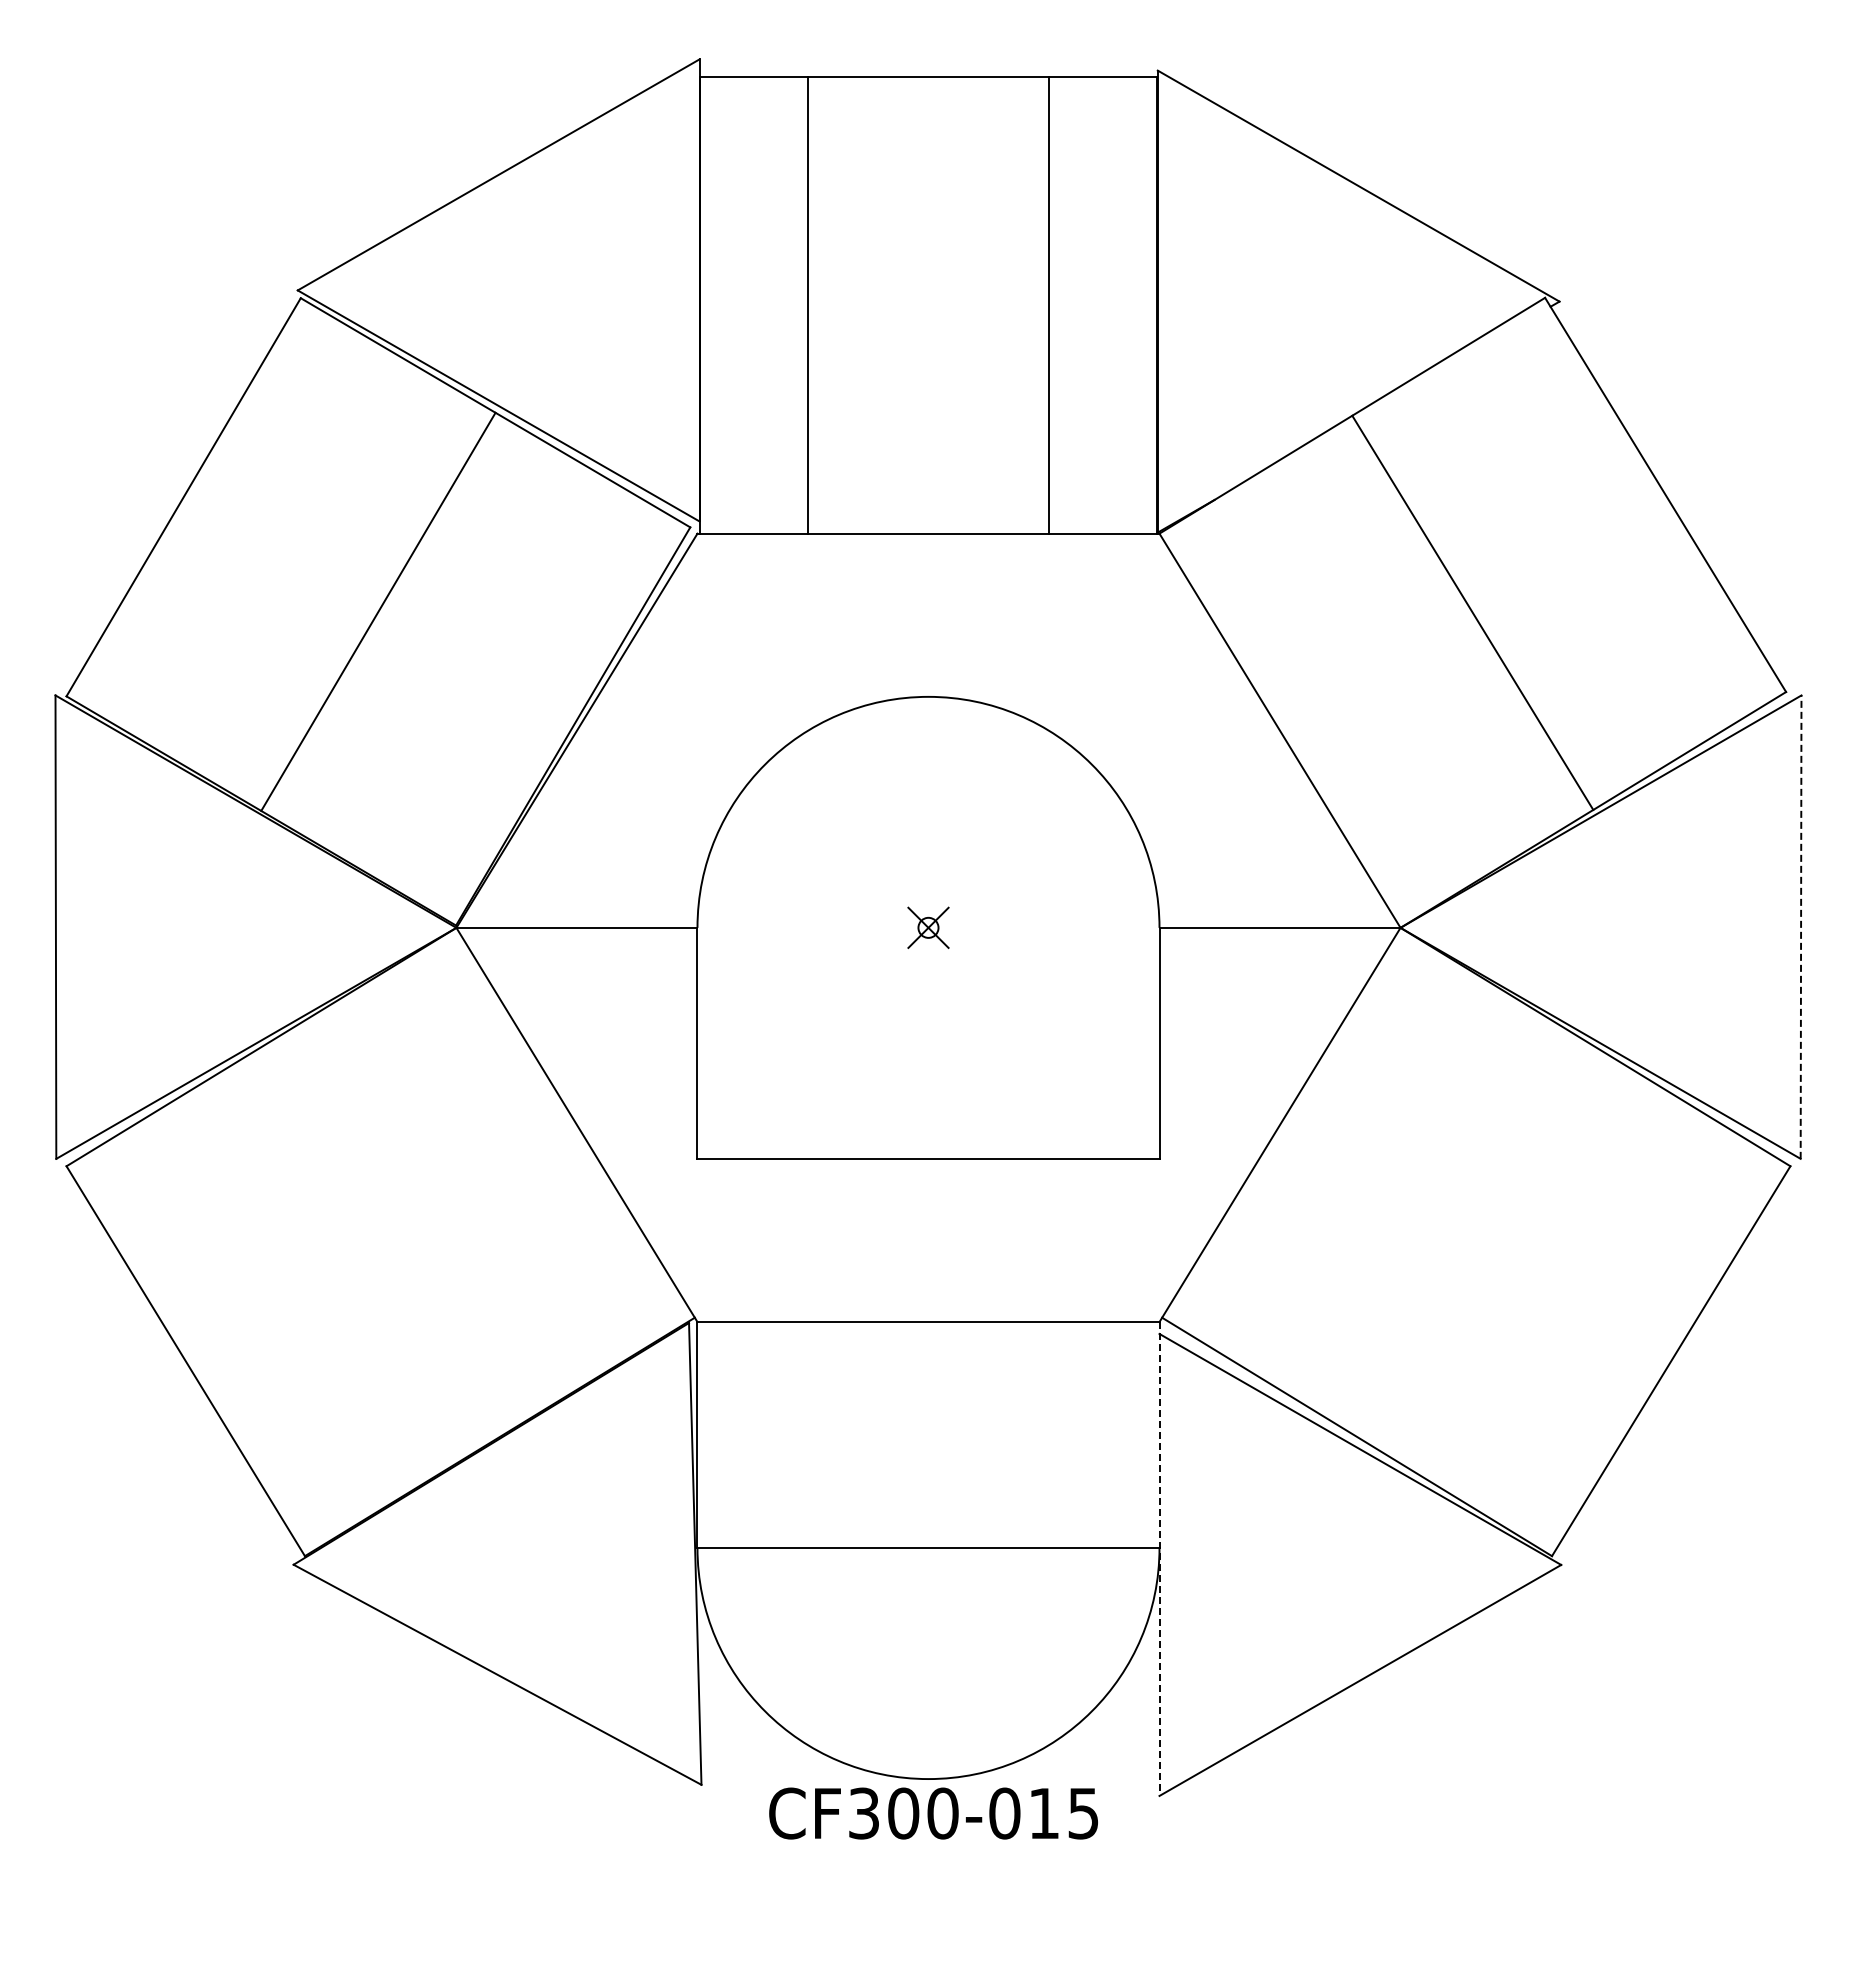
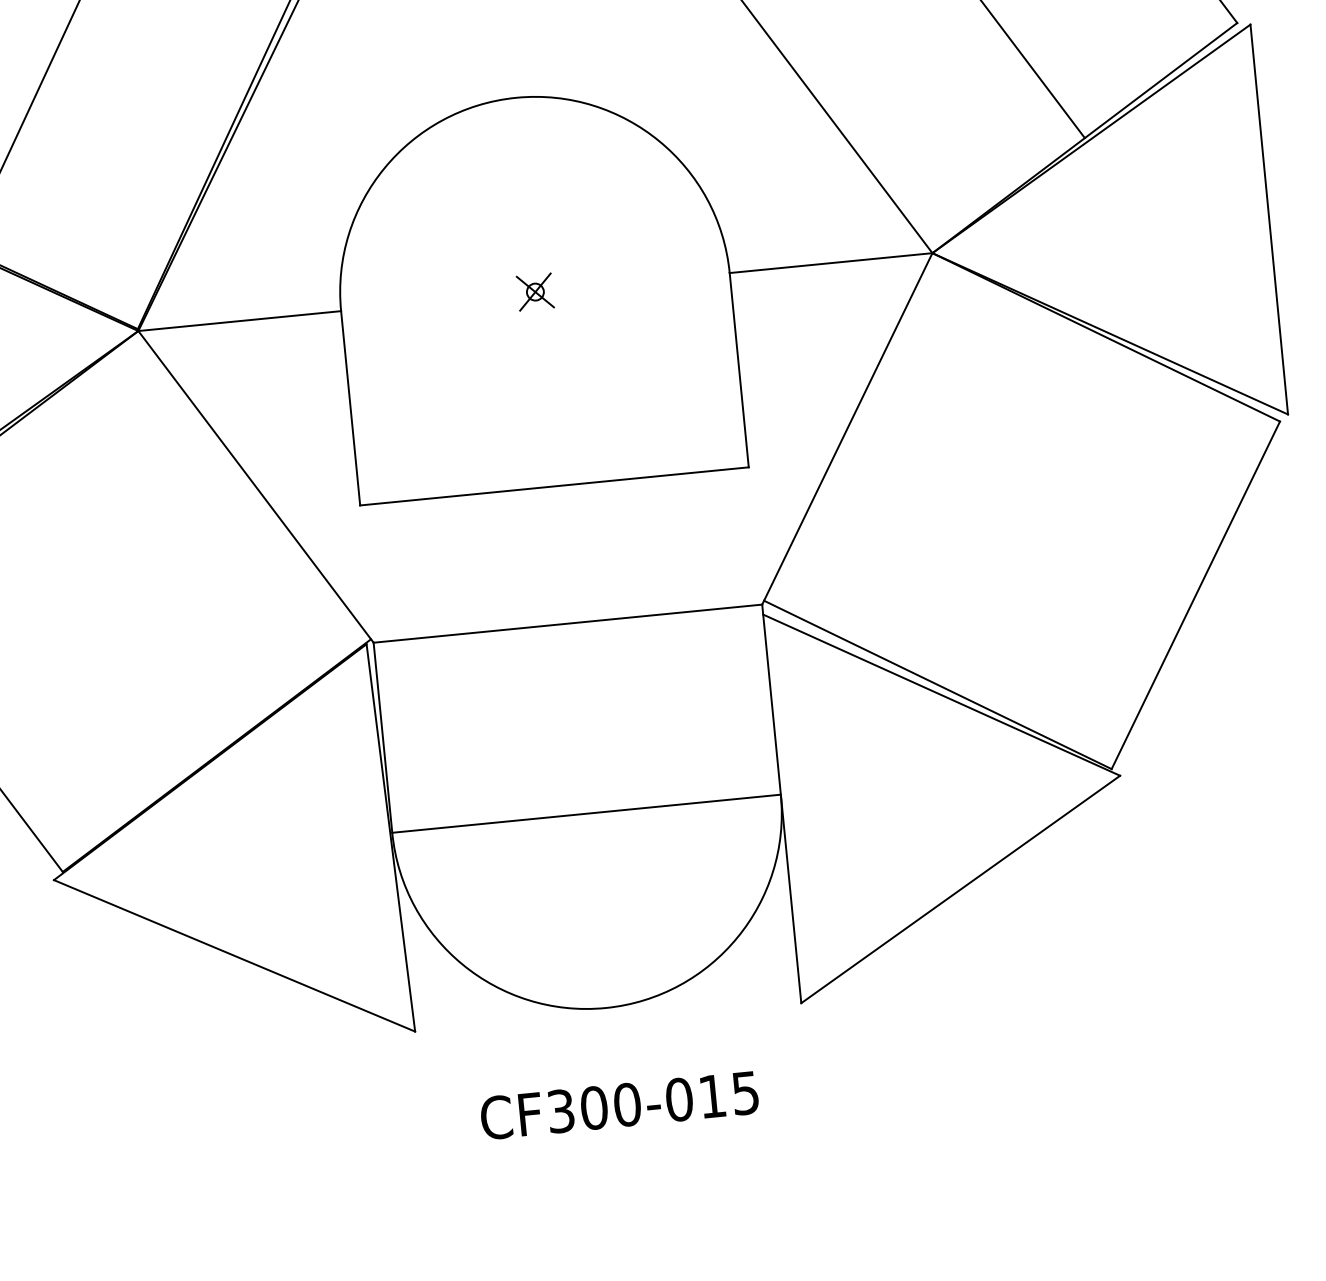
line: (1801, 927) -> (1269, 219), dashed -> solid
line: (1159, 1559) -> (781, 804), dashed -> solid
text: (933, 1813) -> (619, 1105), moved

